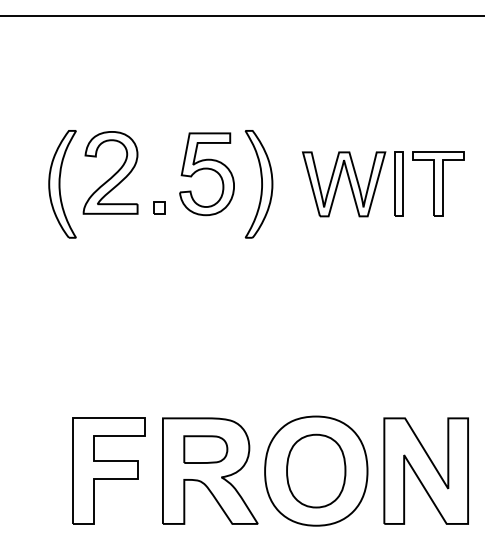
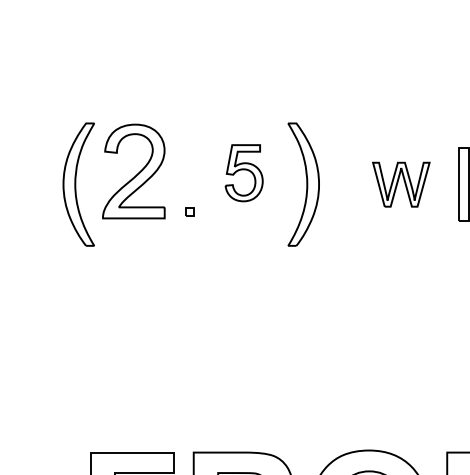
part: (206, 174) -> (243, 173), size x0.6
part: (344, 184) -> (401, 184), size x0.6
part: (159, 207) -> (189, 211), size x0.6

